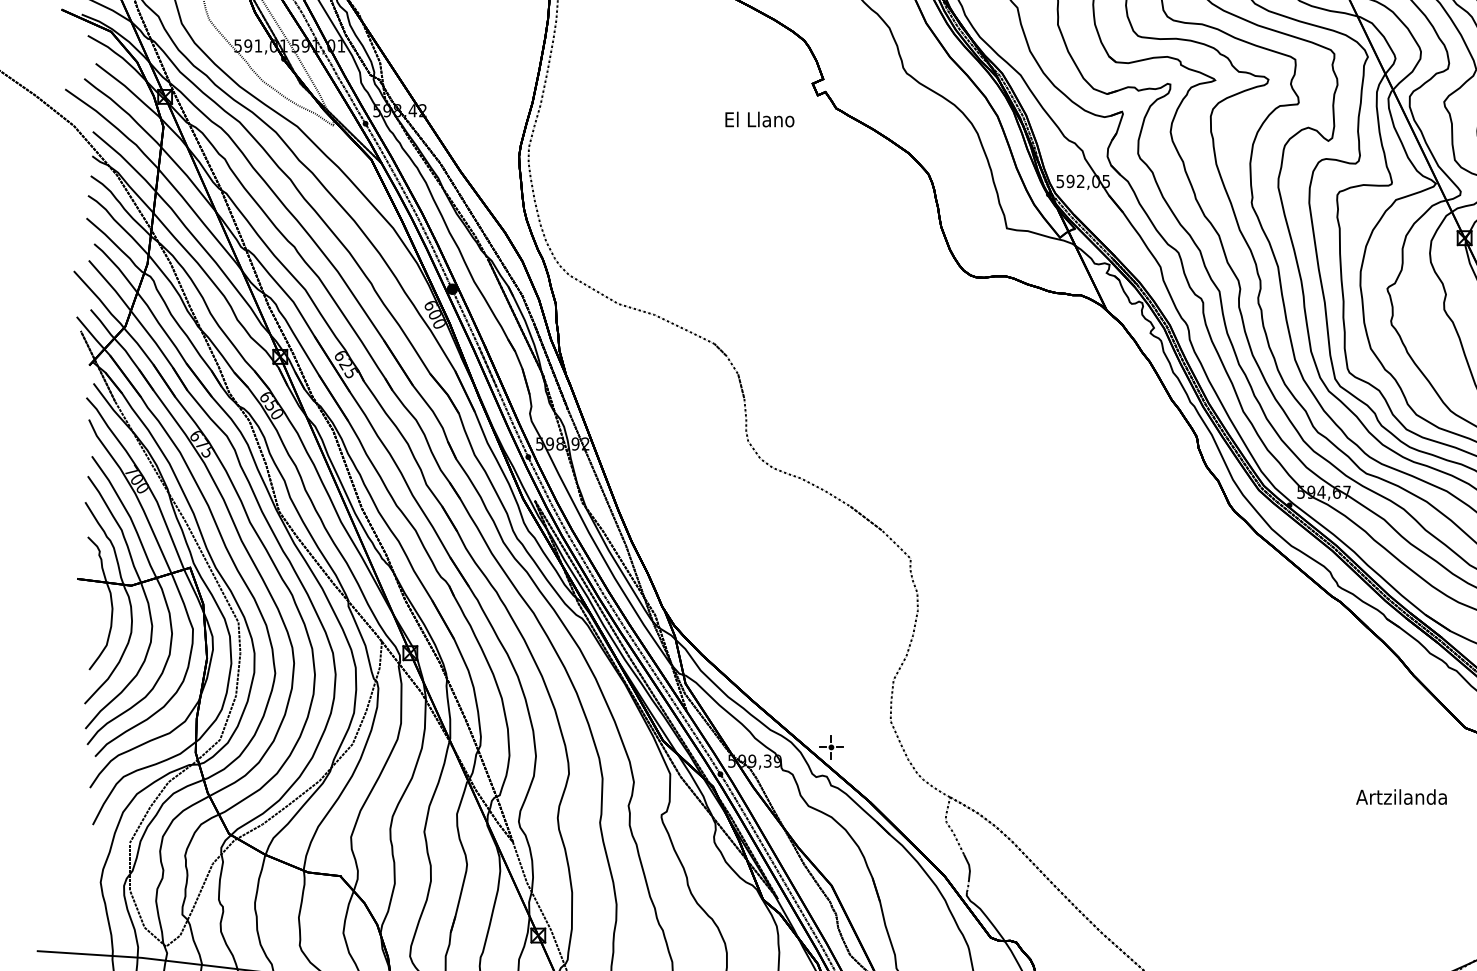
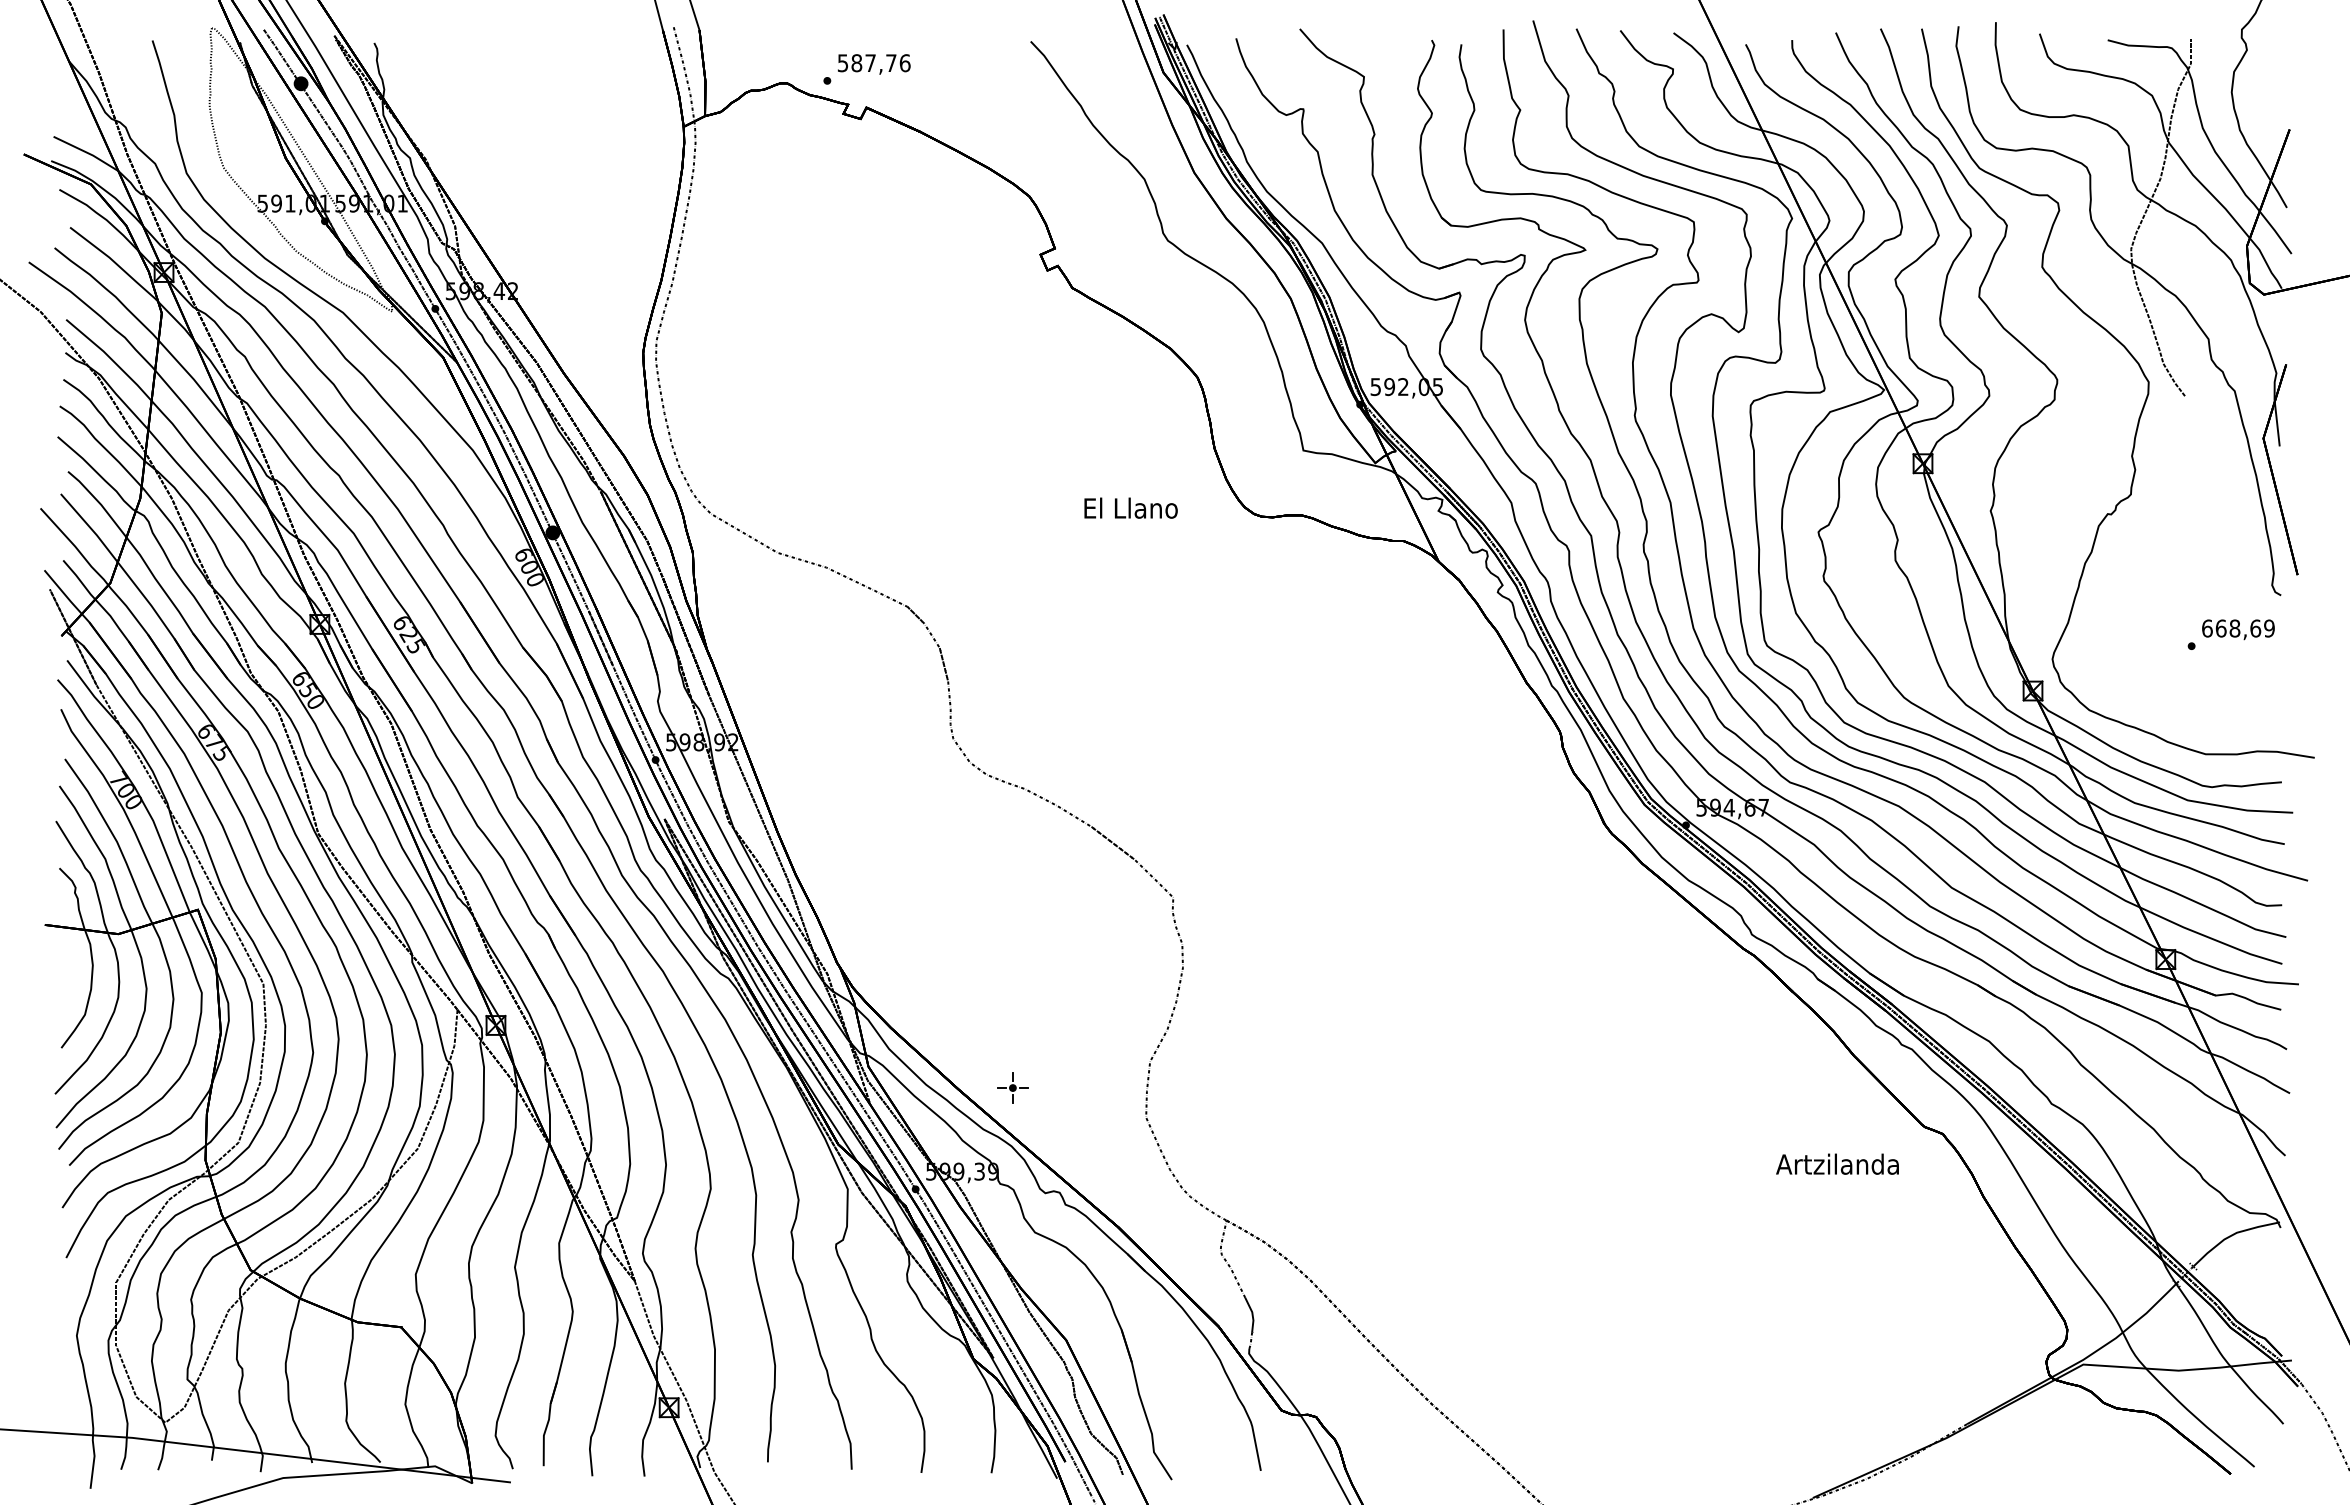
text: (759, 119) -> (1130, 507), moved
part: (831, 747) -> (1012, 1087), moved
text: (1401, 796) -> (1837, 1163), moved

